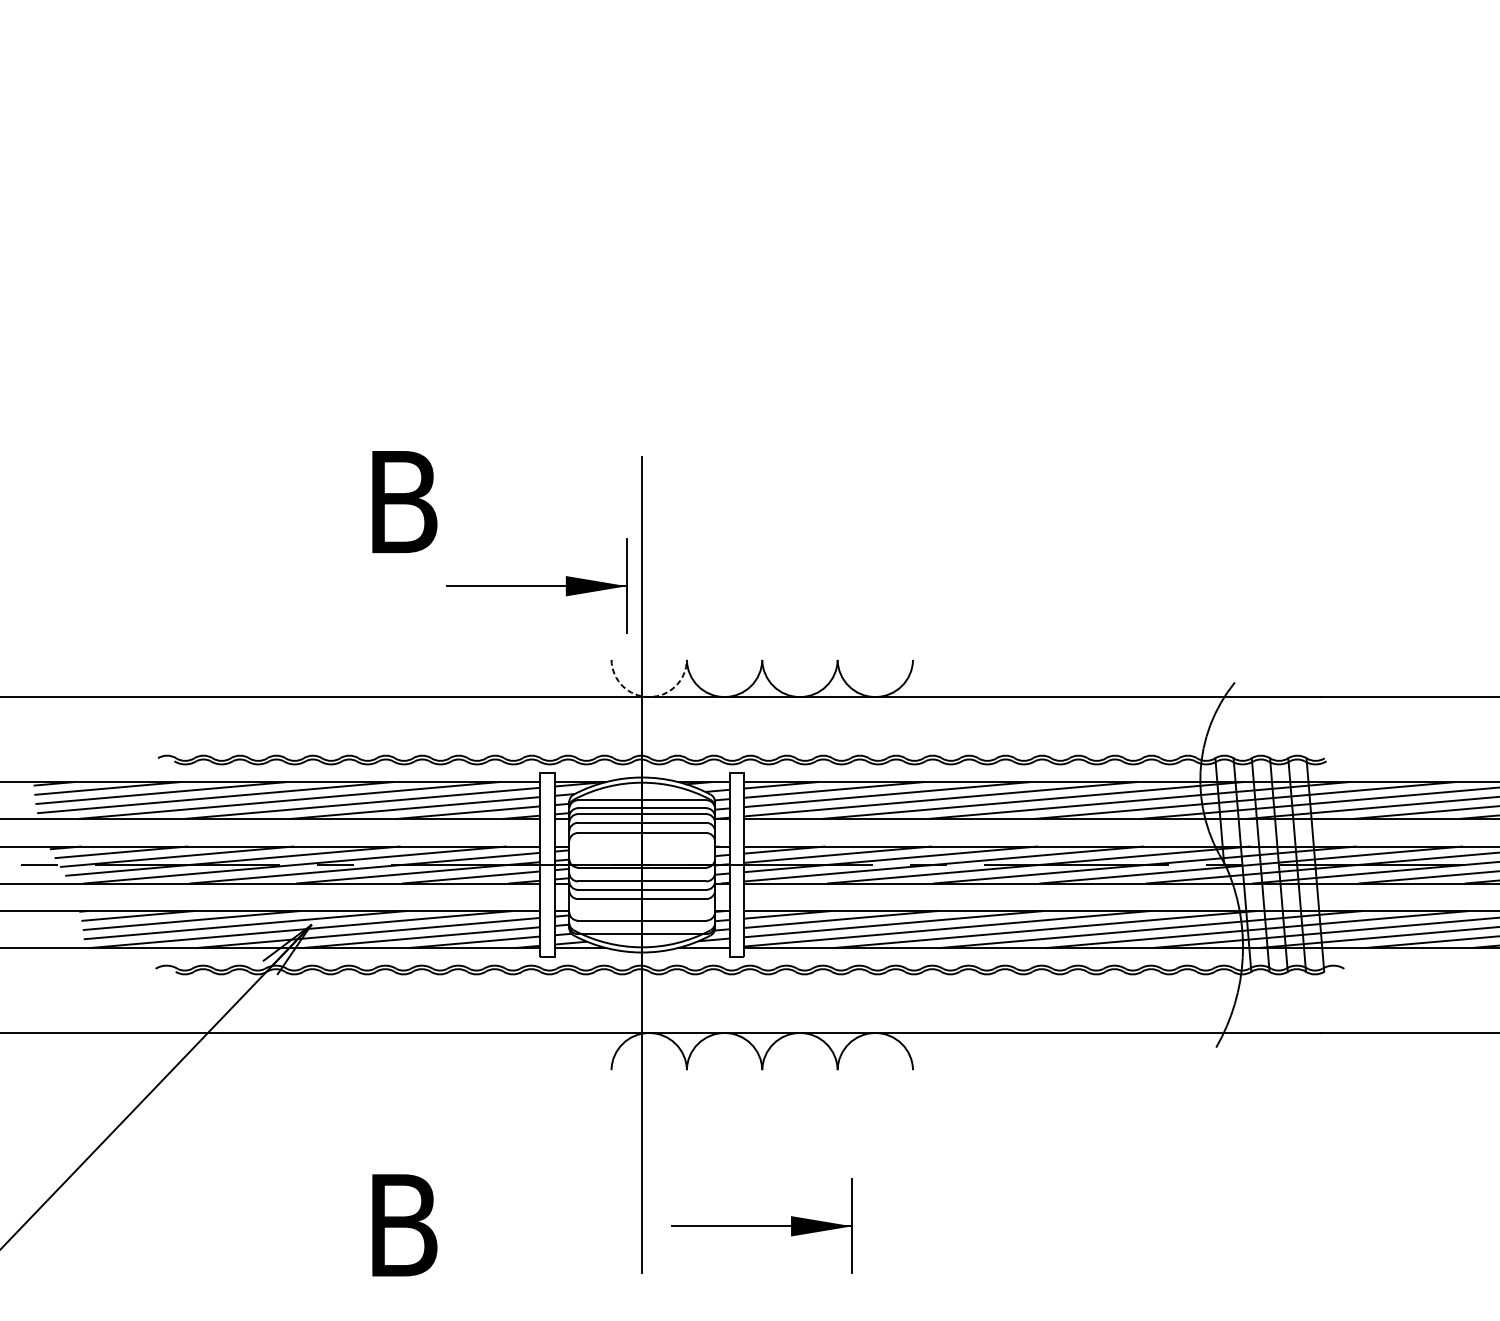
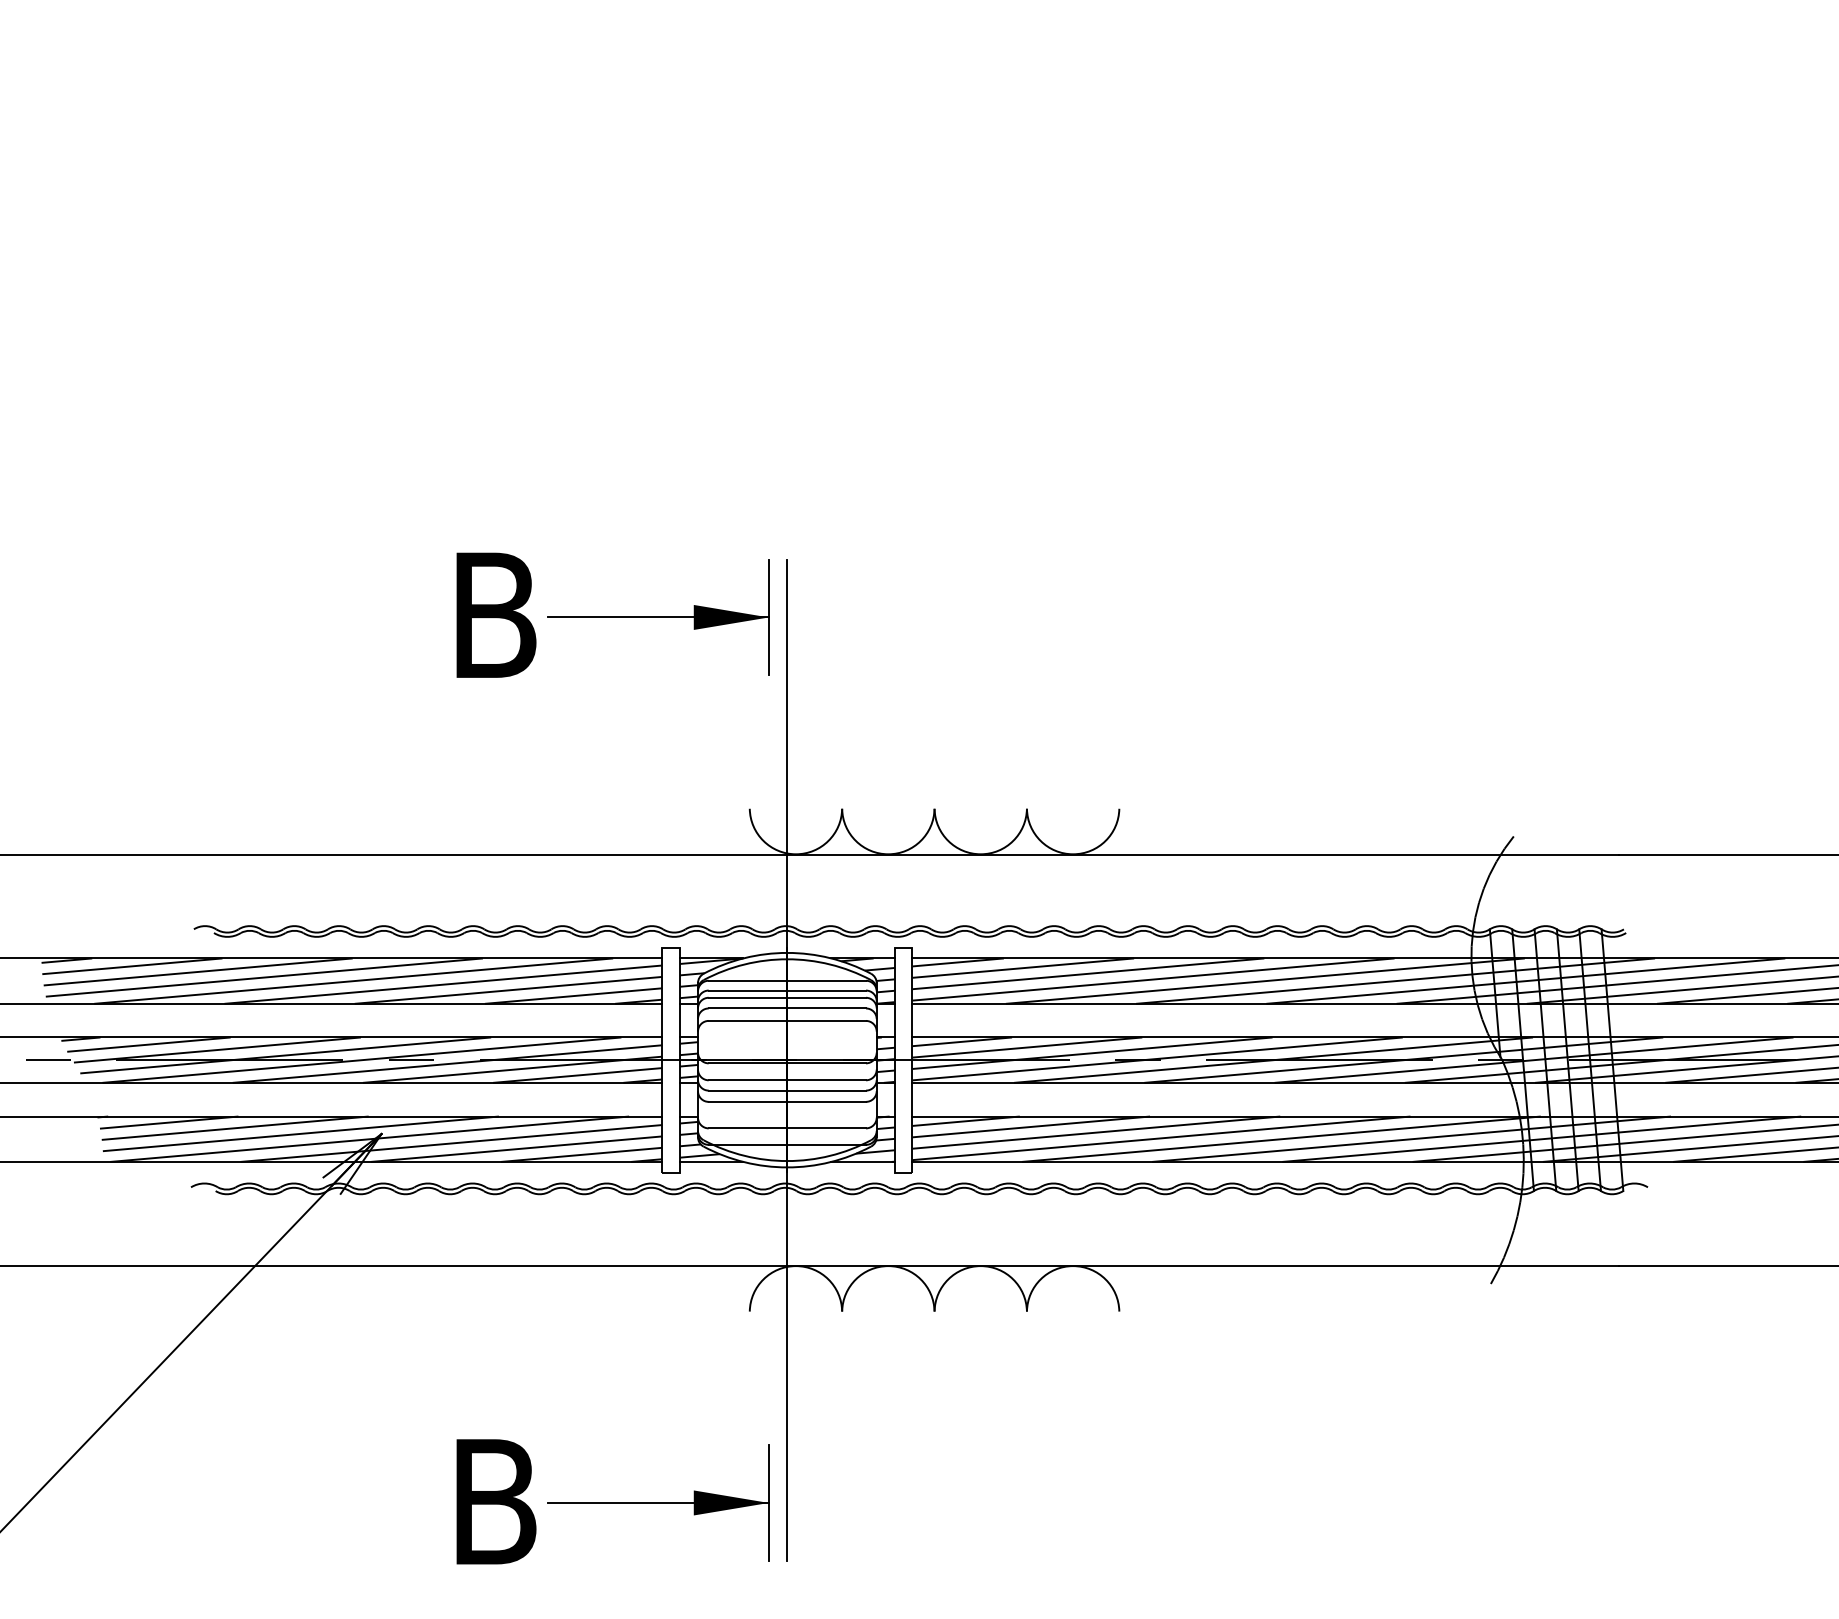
part: (537, 586) -> (658, 617), moved
arc: (648, 697) -> (795, 854), dashed -> solid
part: (762, 1225) -> (658, 1502), moved

